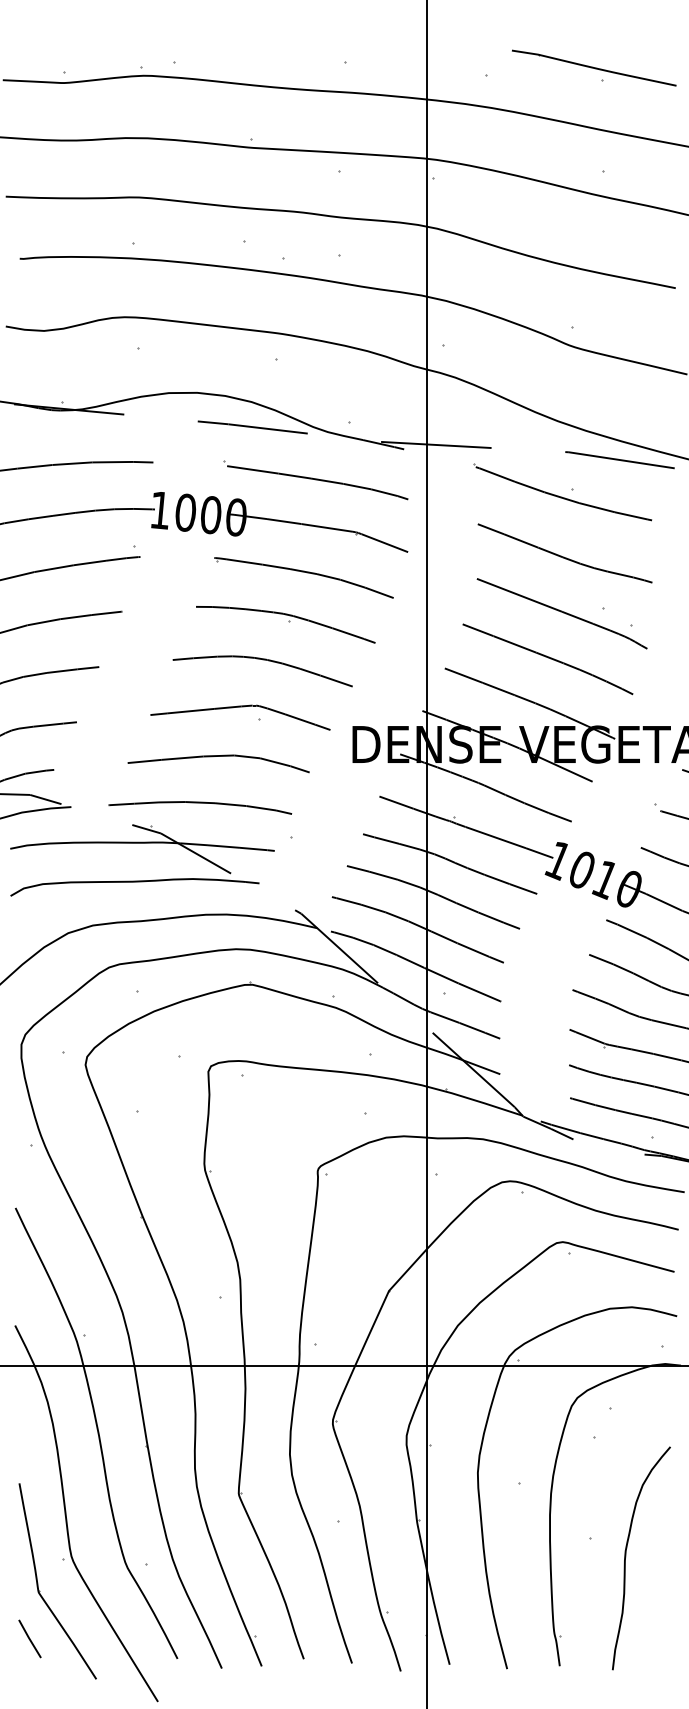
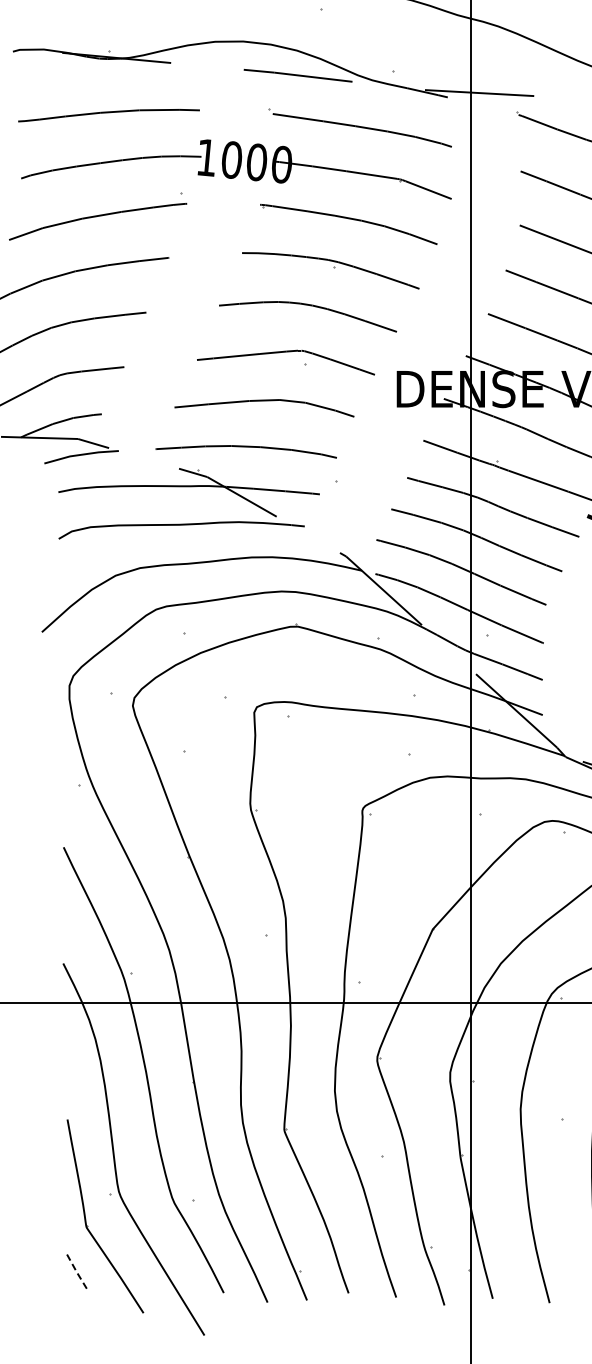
line: (29, 1638) -> (77, 1272), solid -> dashed

